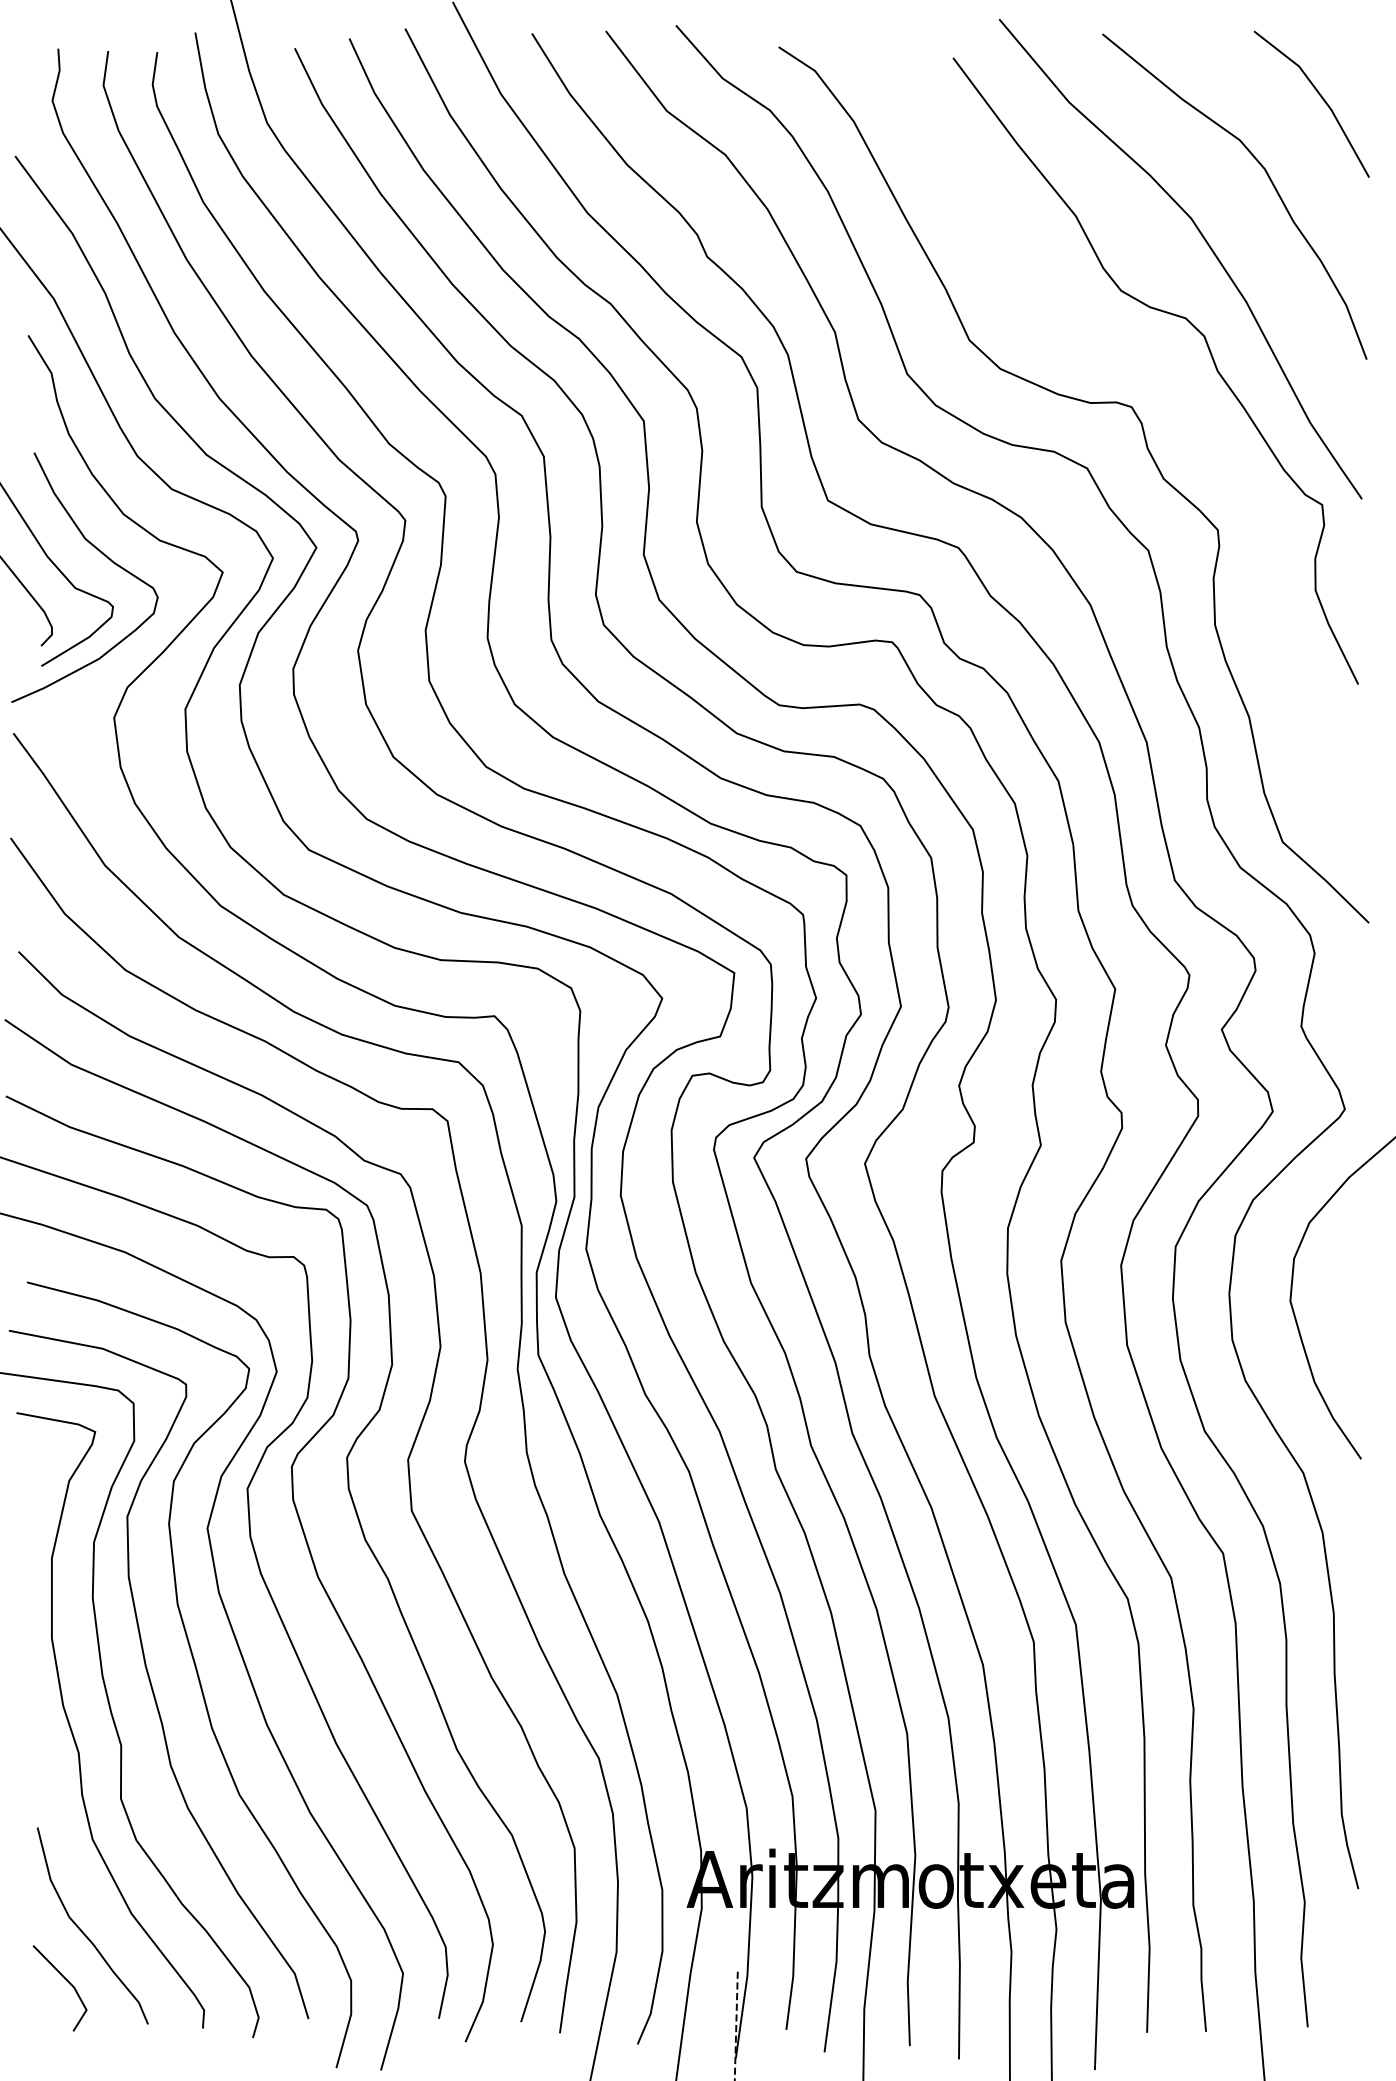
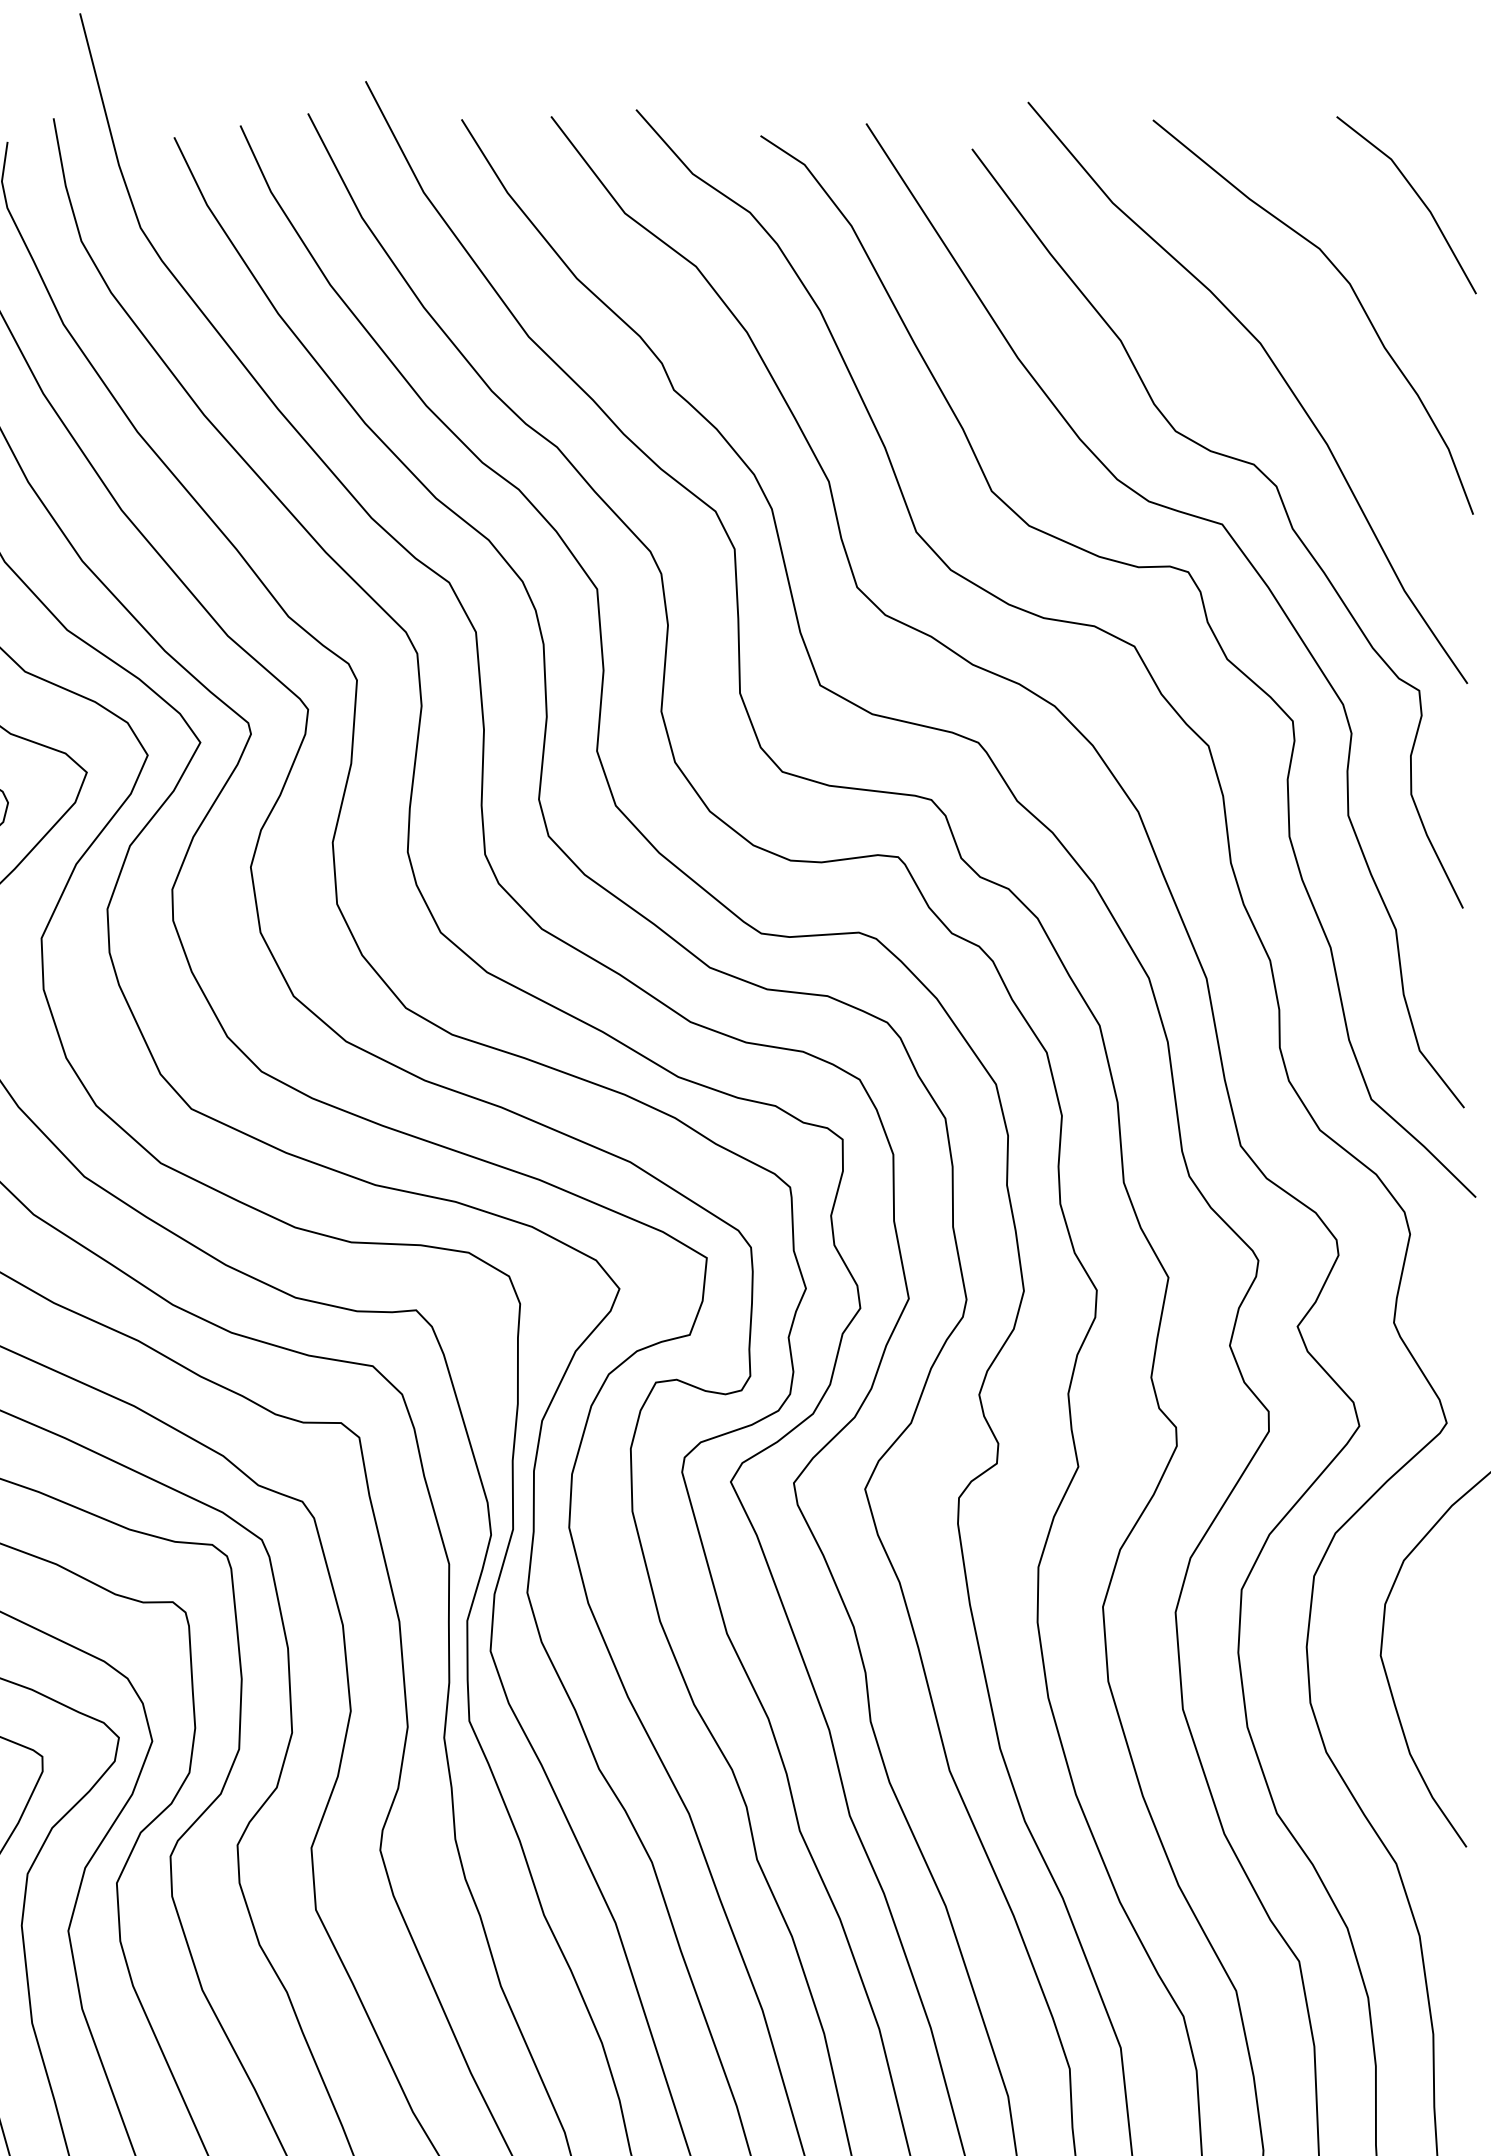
part: (1178, 395) -> (1245, 558), added

